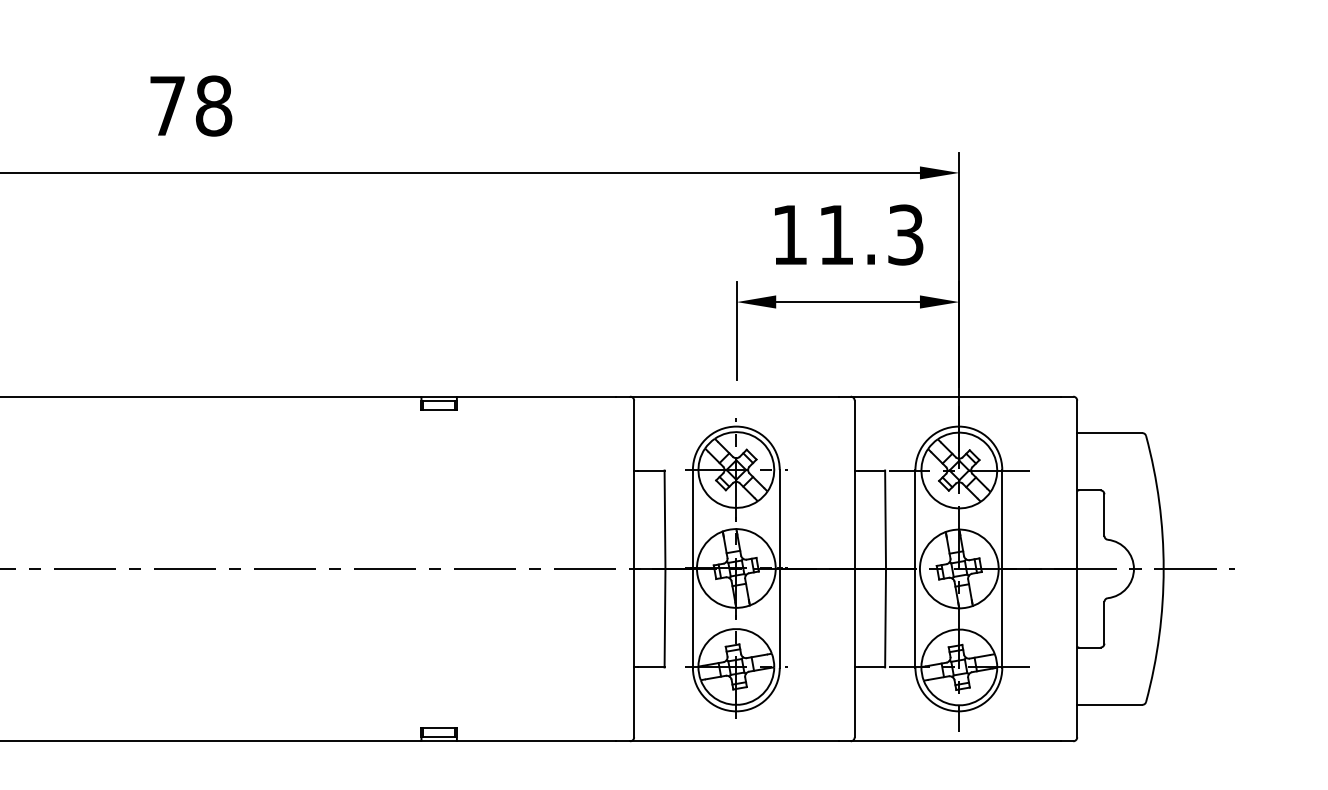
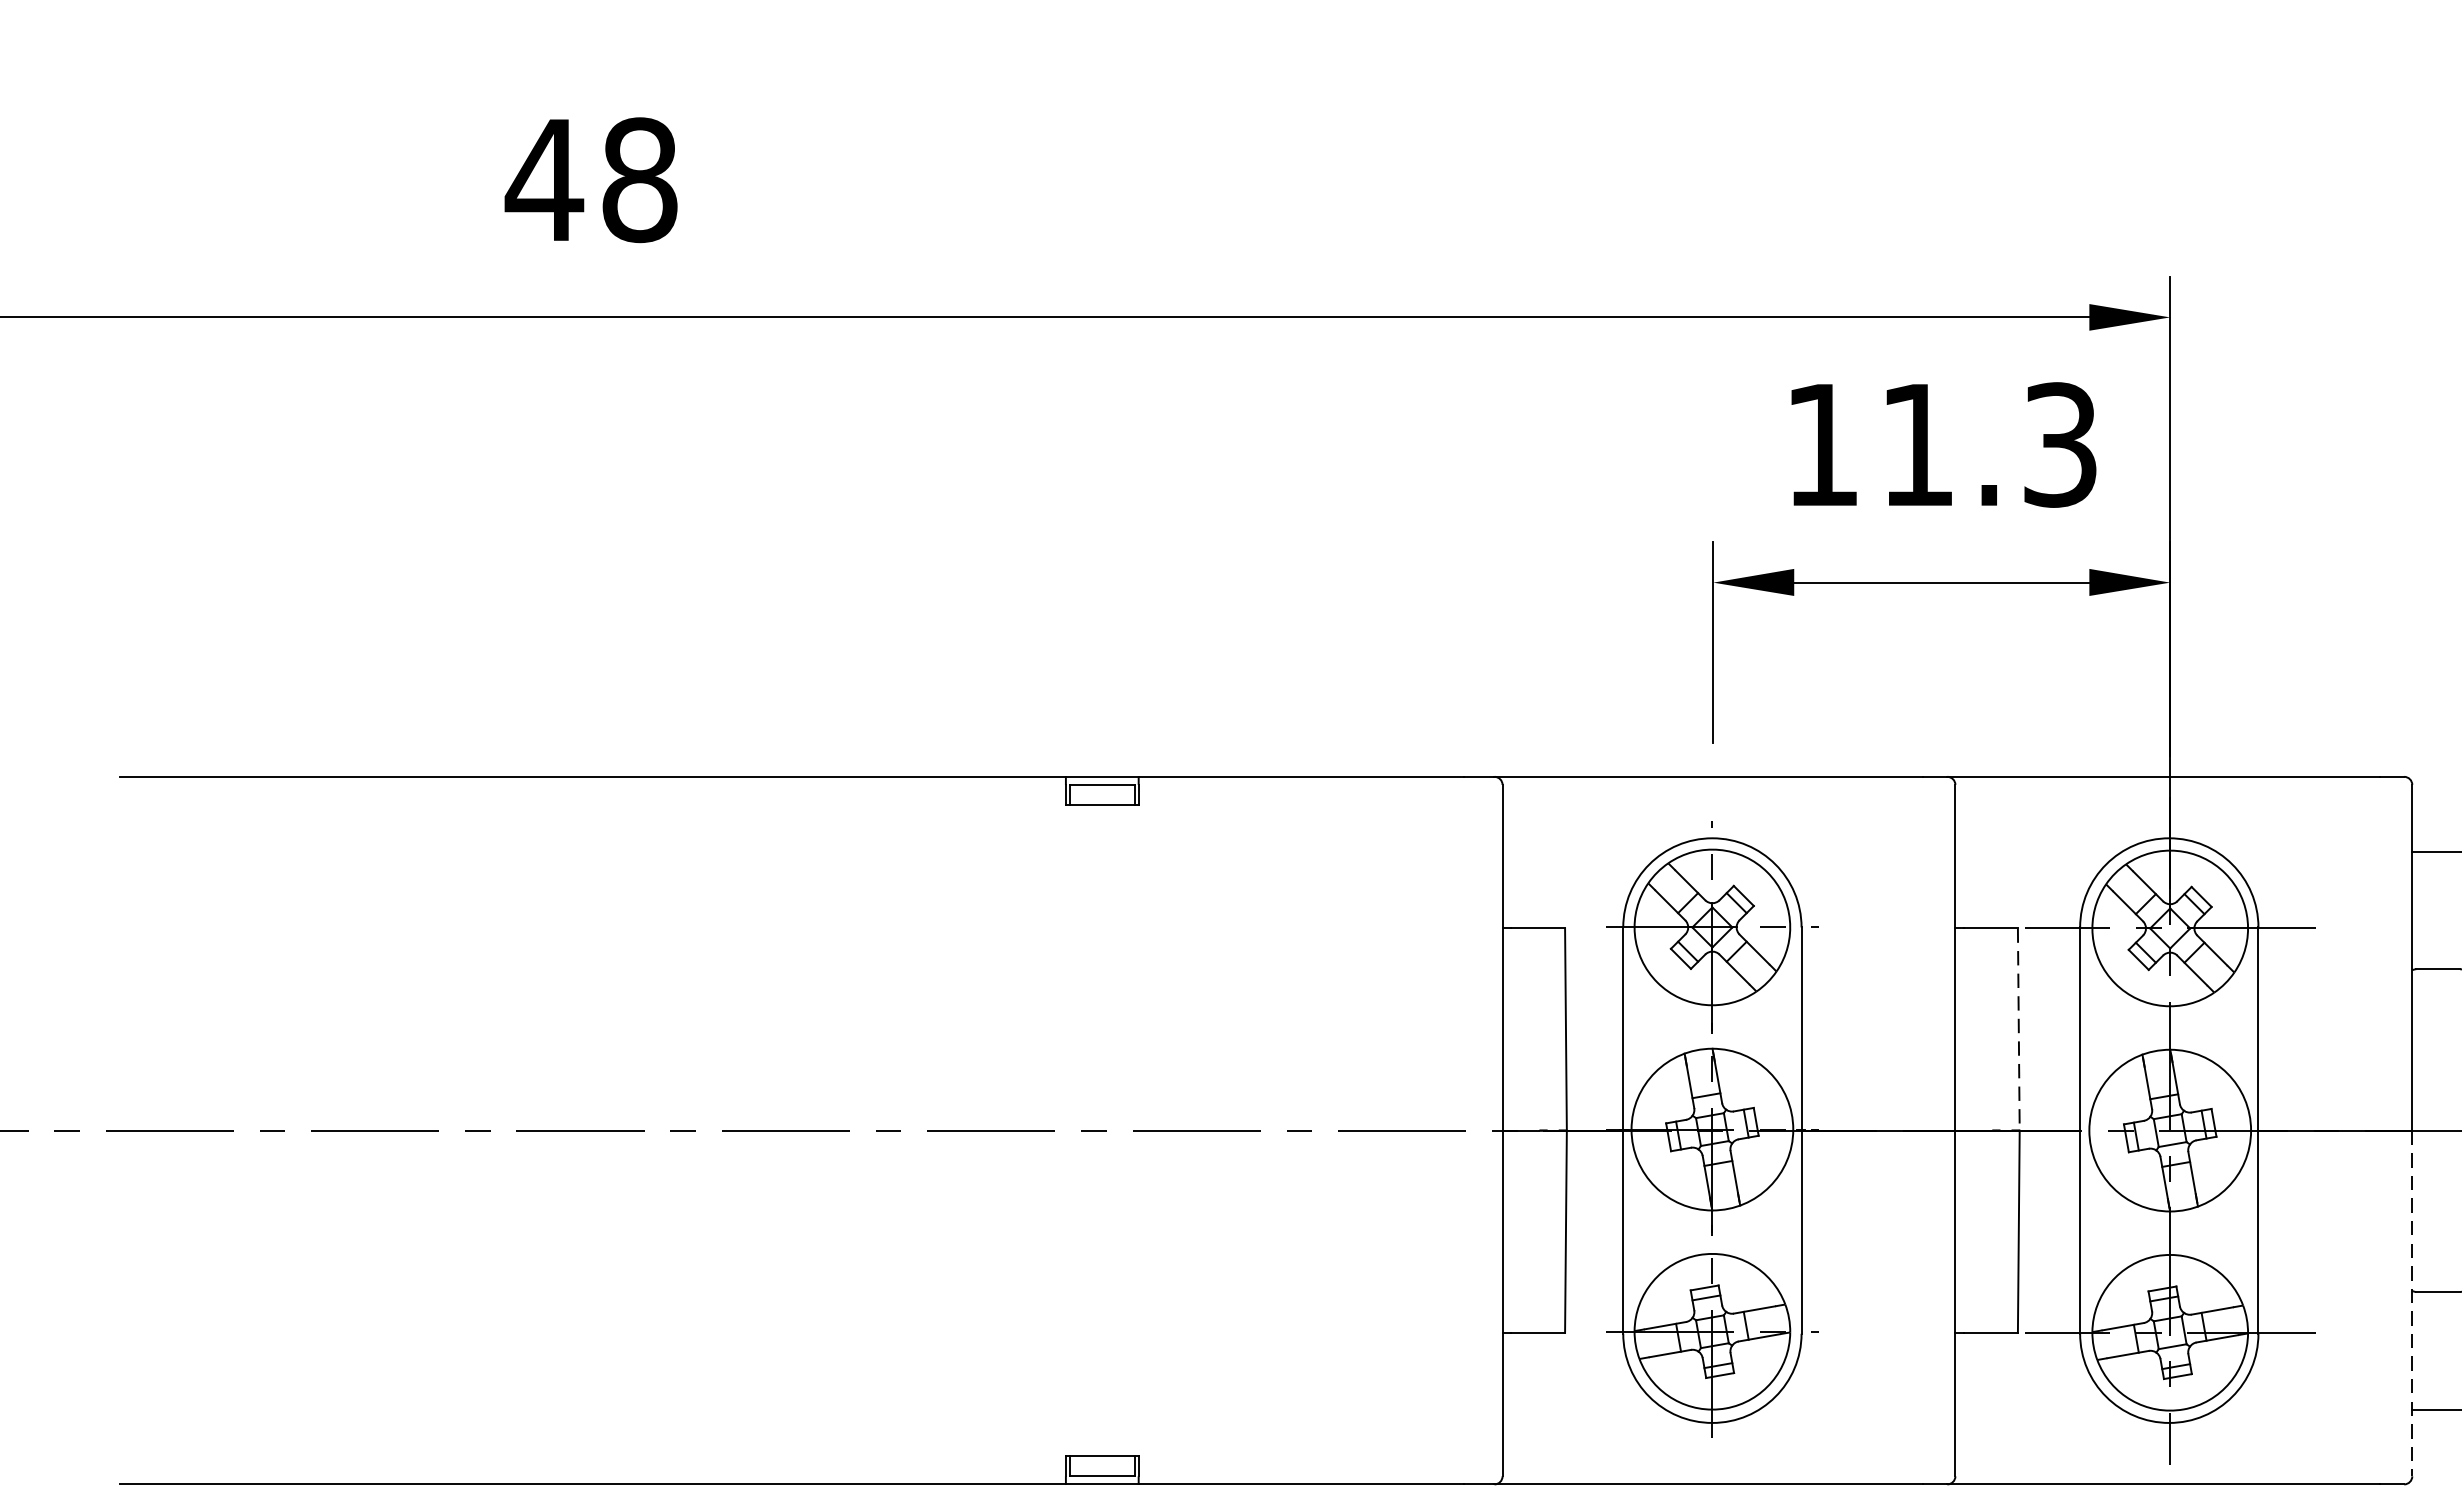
text: (167, 105) -> (544, 178), 78 -> 48
line: (885, 520) -> (2018, 1031), solid -> dashed
line: (1077, 653) -> (2412, 1304), solid -> dashed

